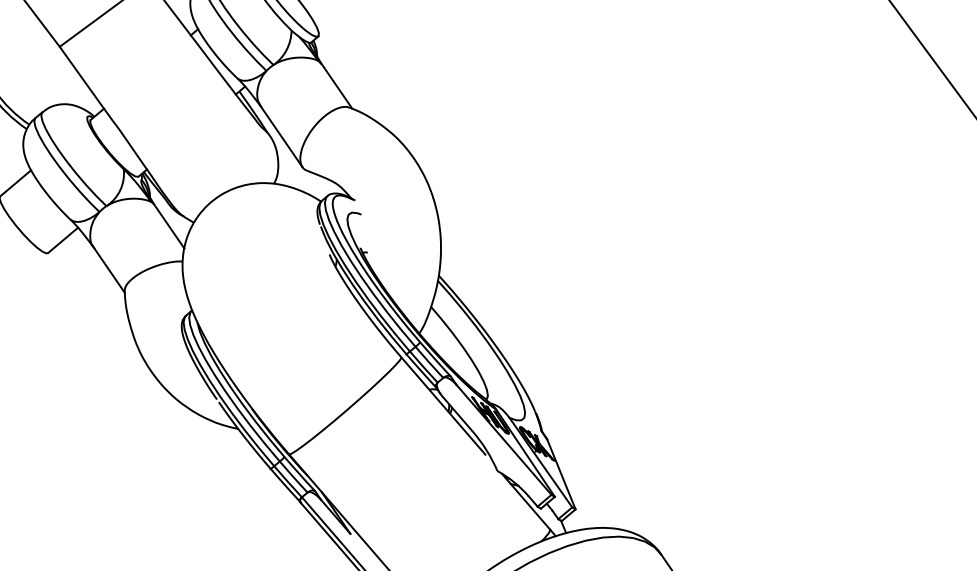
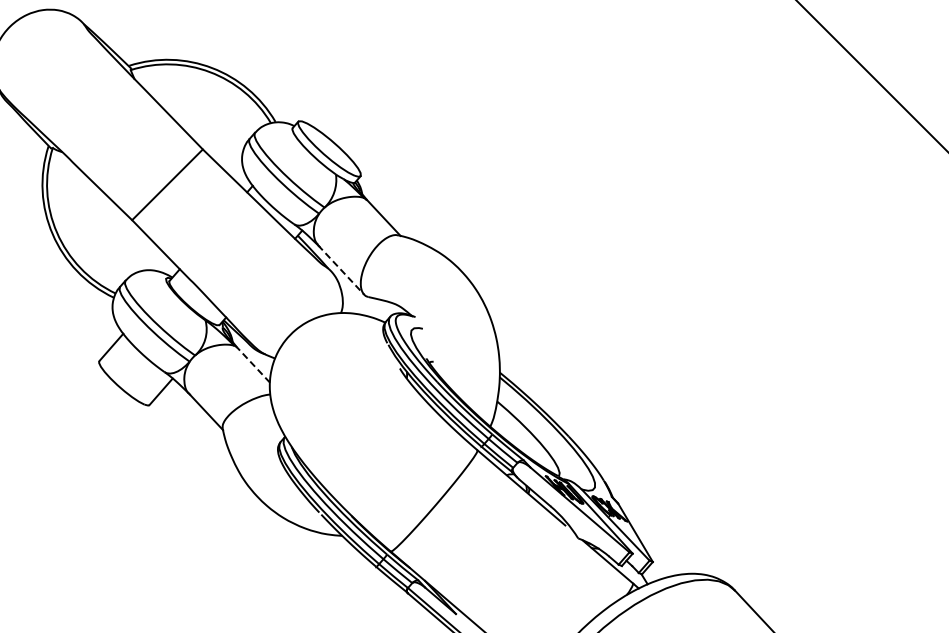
line: (281, 135) -> (341, 269), solid -> dashed
line: (169, 225) -> (253, 364), solid -> dashed

